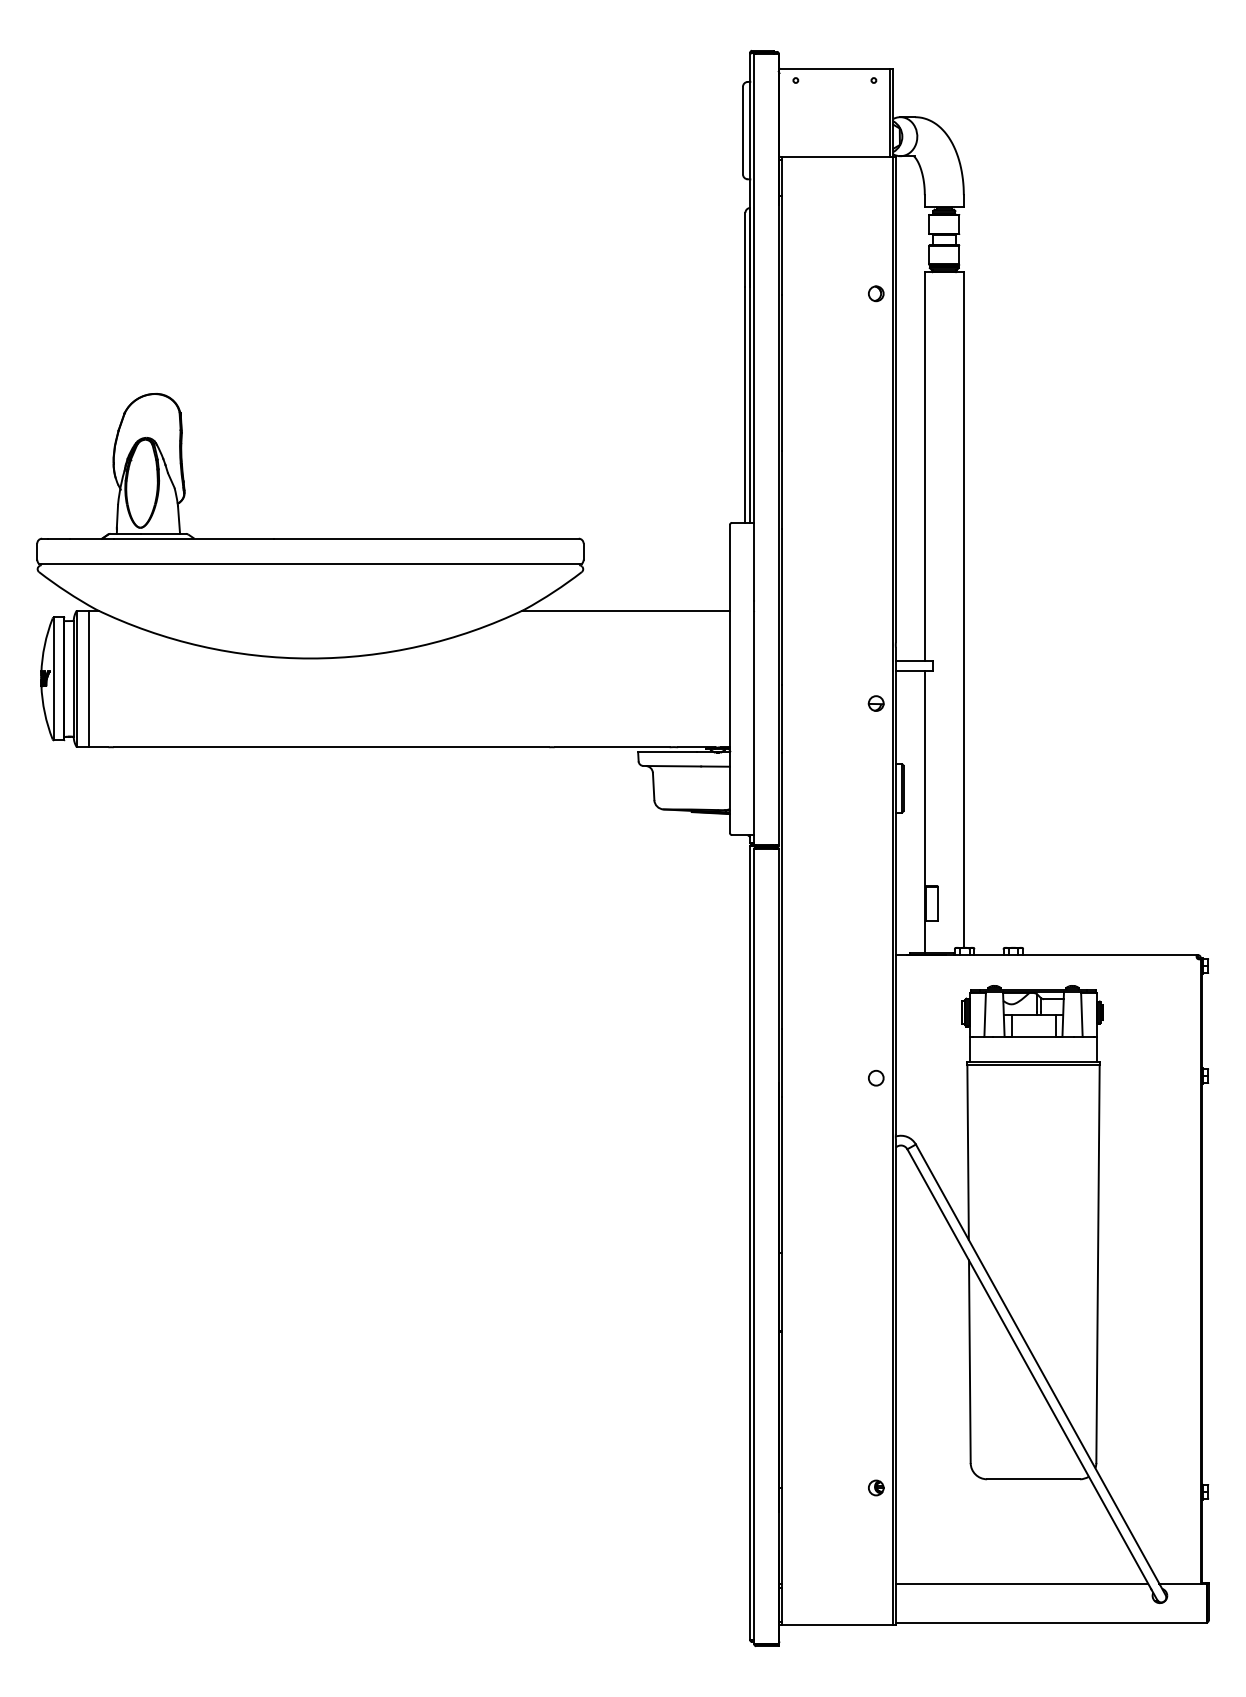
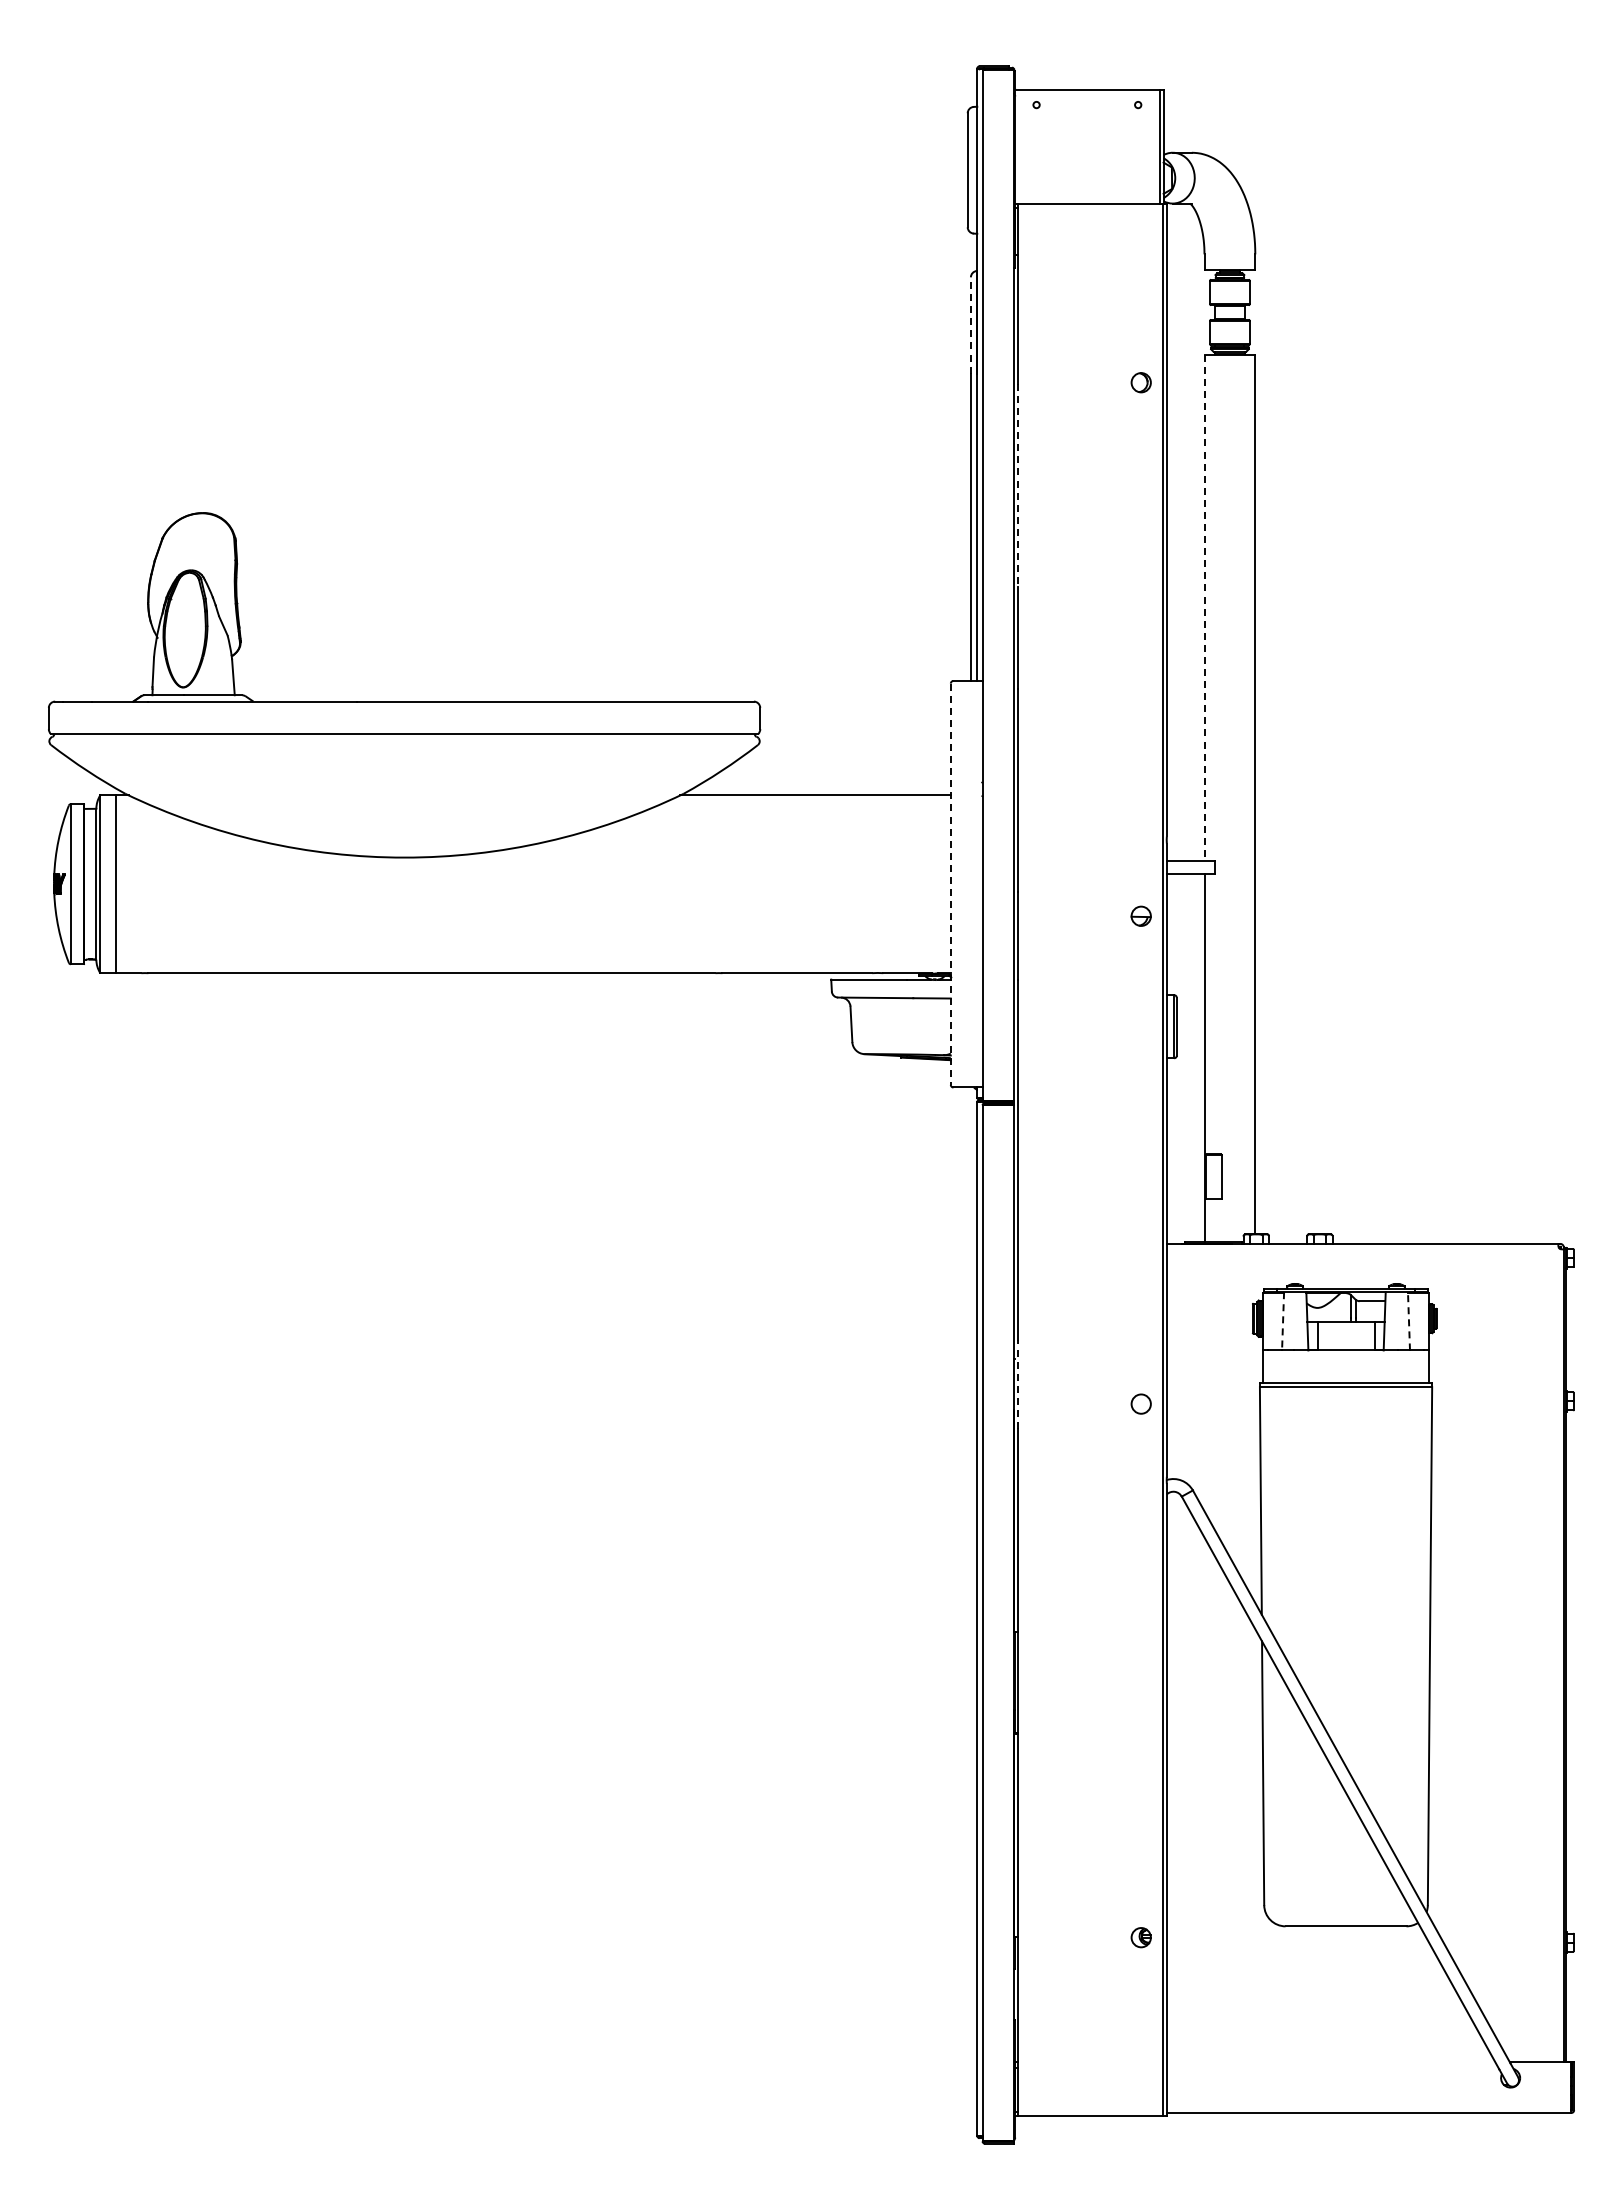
line: (745, 249) -> (970, 325), solid -> dashed
line: (781, 372) -> (1018, 485), solid -> dashed
line: (924, 467) -> (1204, 608), solid -> dashed
line: (729, 679) -> (950, 884), solid -> dashed
line: (985, 1014) -> (1283, 1321), solid -> dashed
line: (1081, 1014) -> (1408, 1320), solid -> dashed
line: (781, 1063) -> (1018, 1384), solid -> dashed
line: (1021, 1583) -> (1330, 2062), removed

